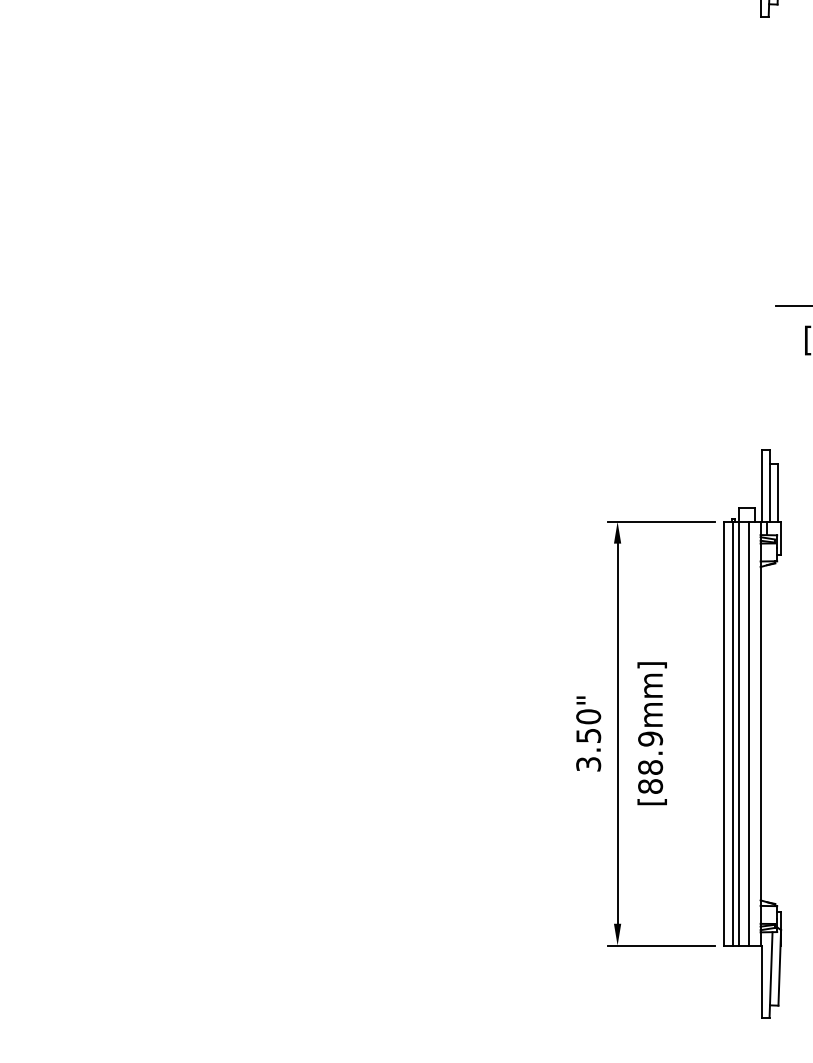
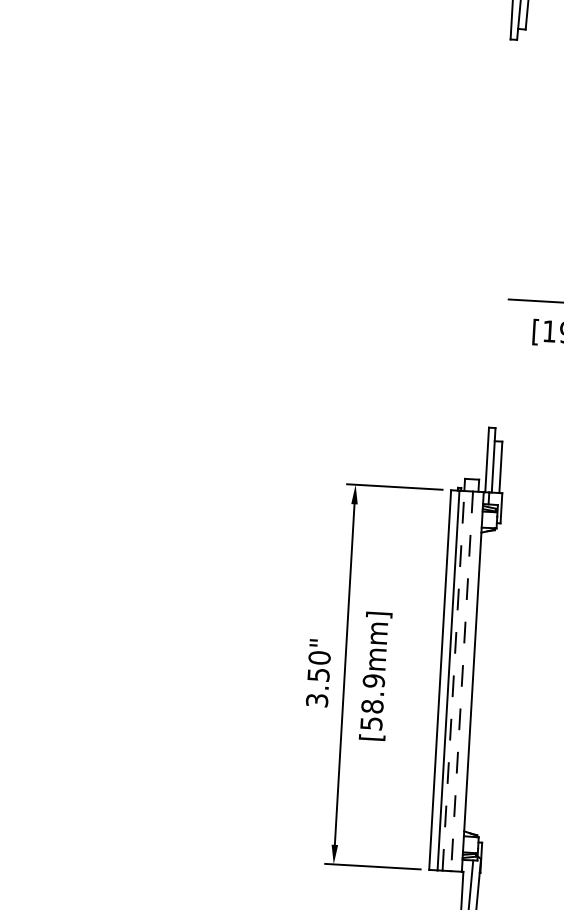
line: (739, 733) -> (453, 680), solid -> dashed
line: (748, 733) -> (461, 681), solid -> dashed
text: (650, 786) -> (371, 723), [88.9mm] -> [58.9mm]

